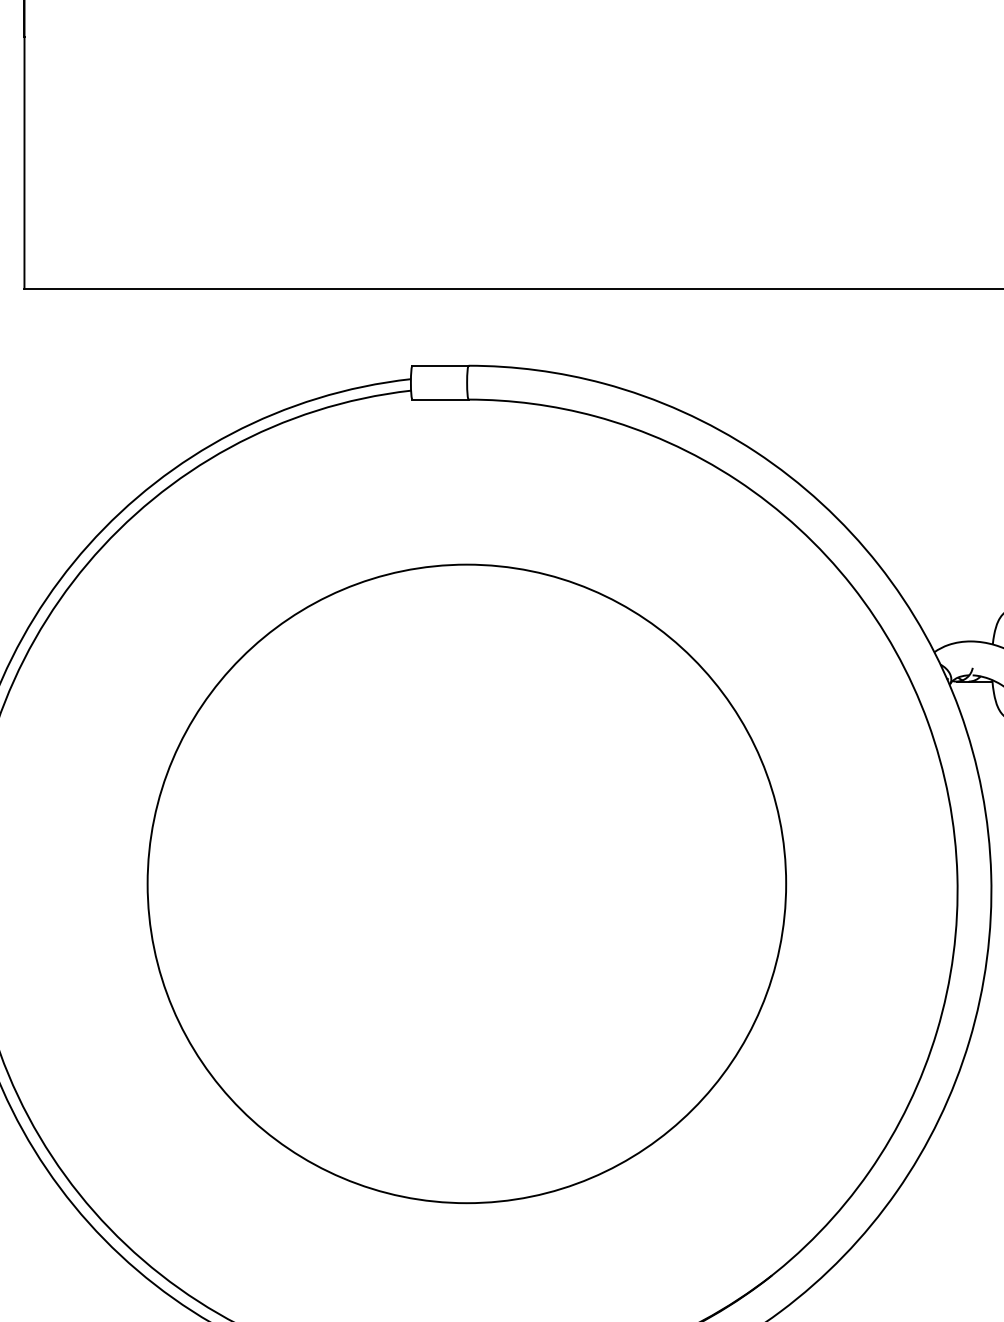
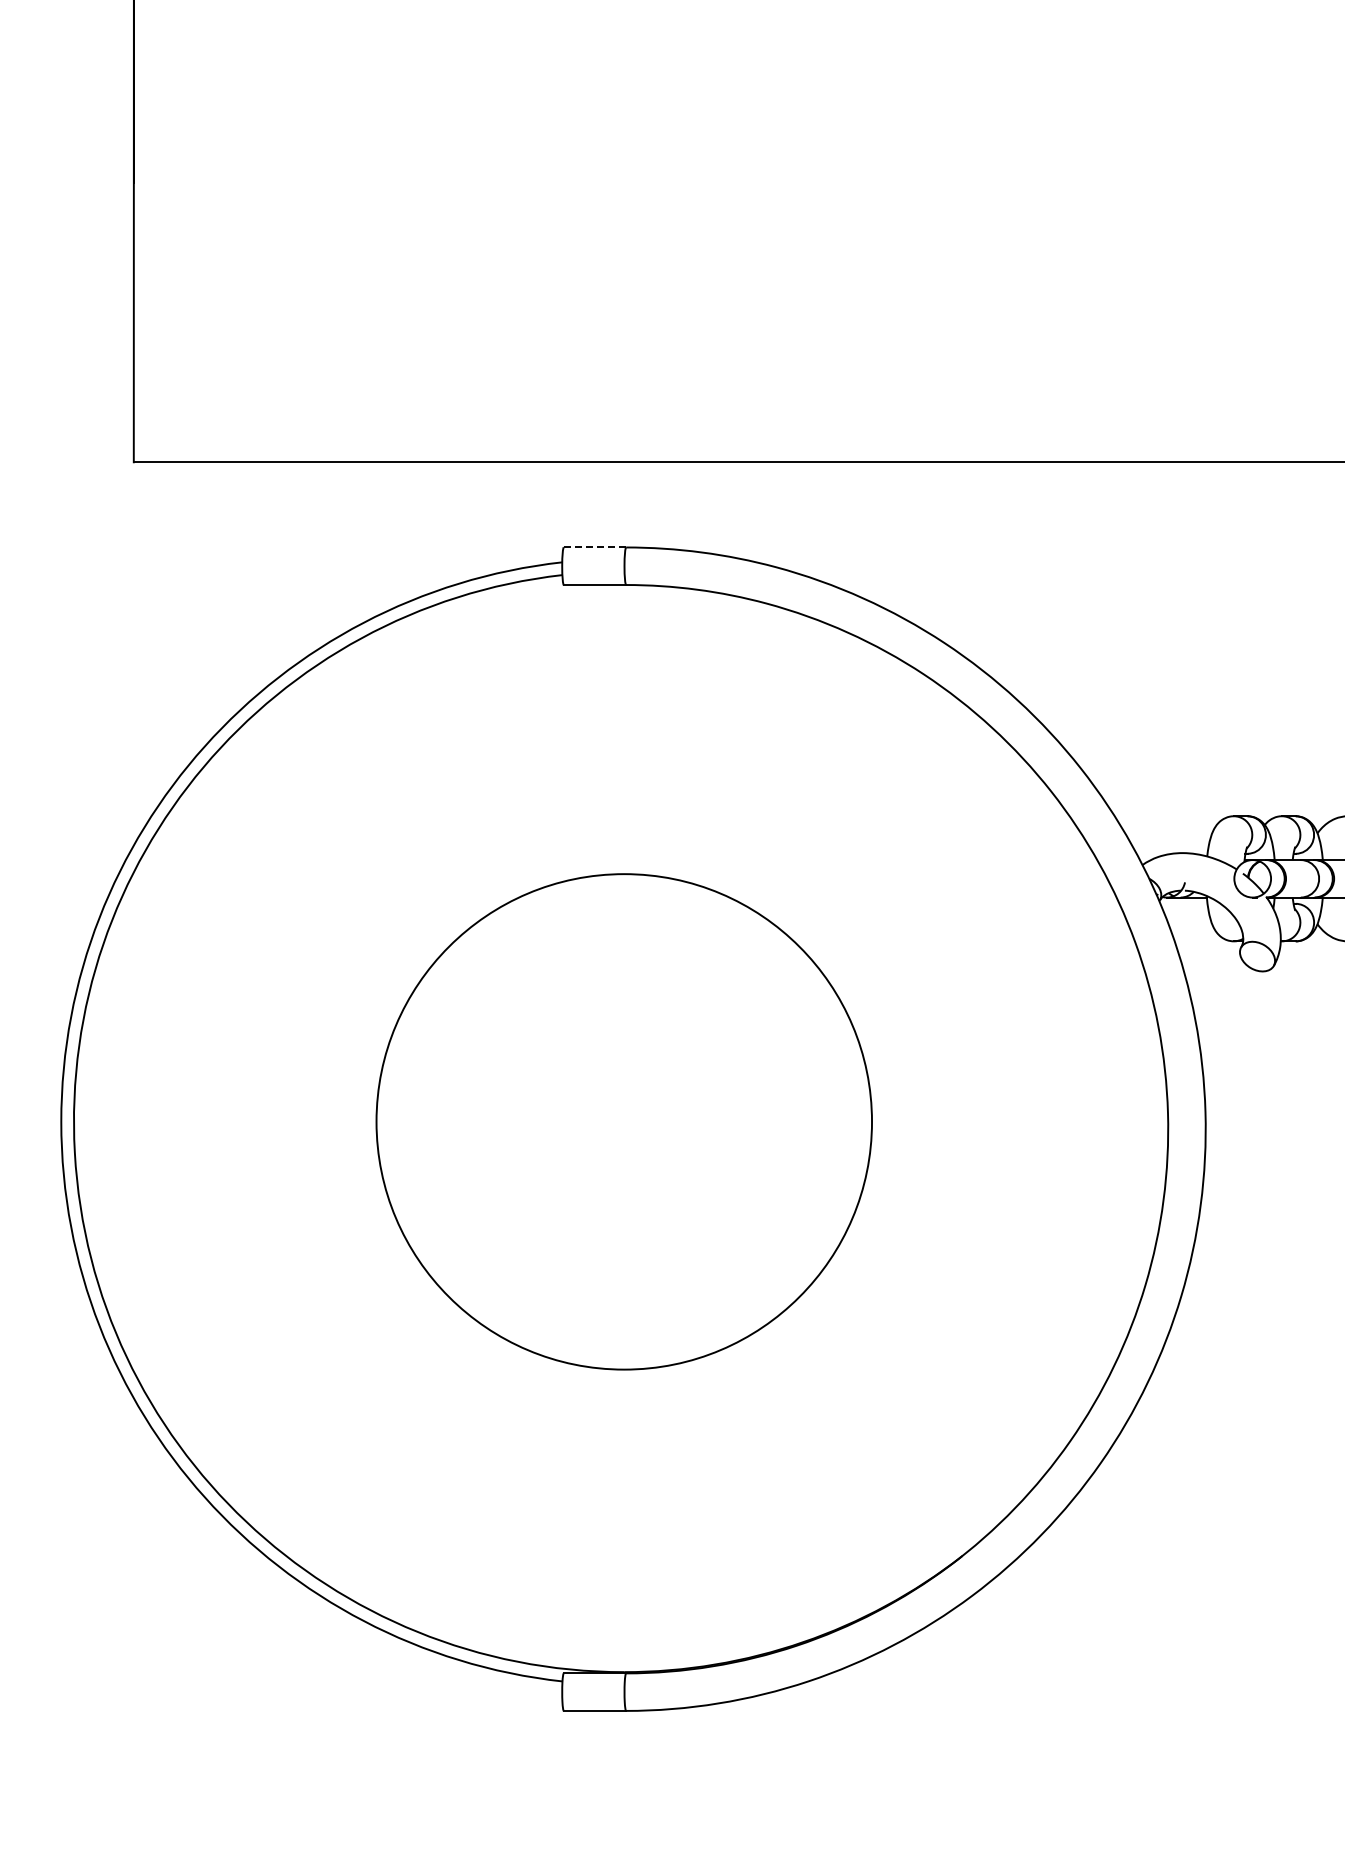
line: (440, 365) -> (594, 547), solid -> dashed
circle: (467, 883) -> (624, 1121), size x0.7

